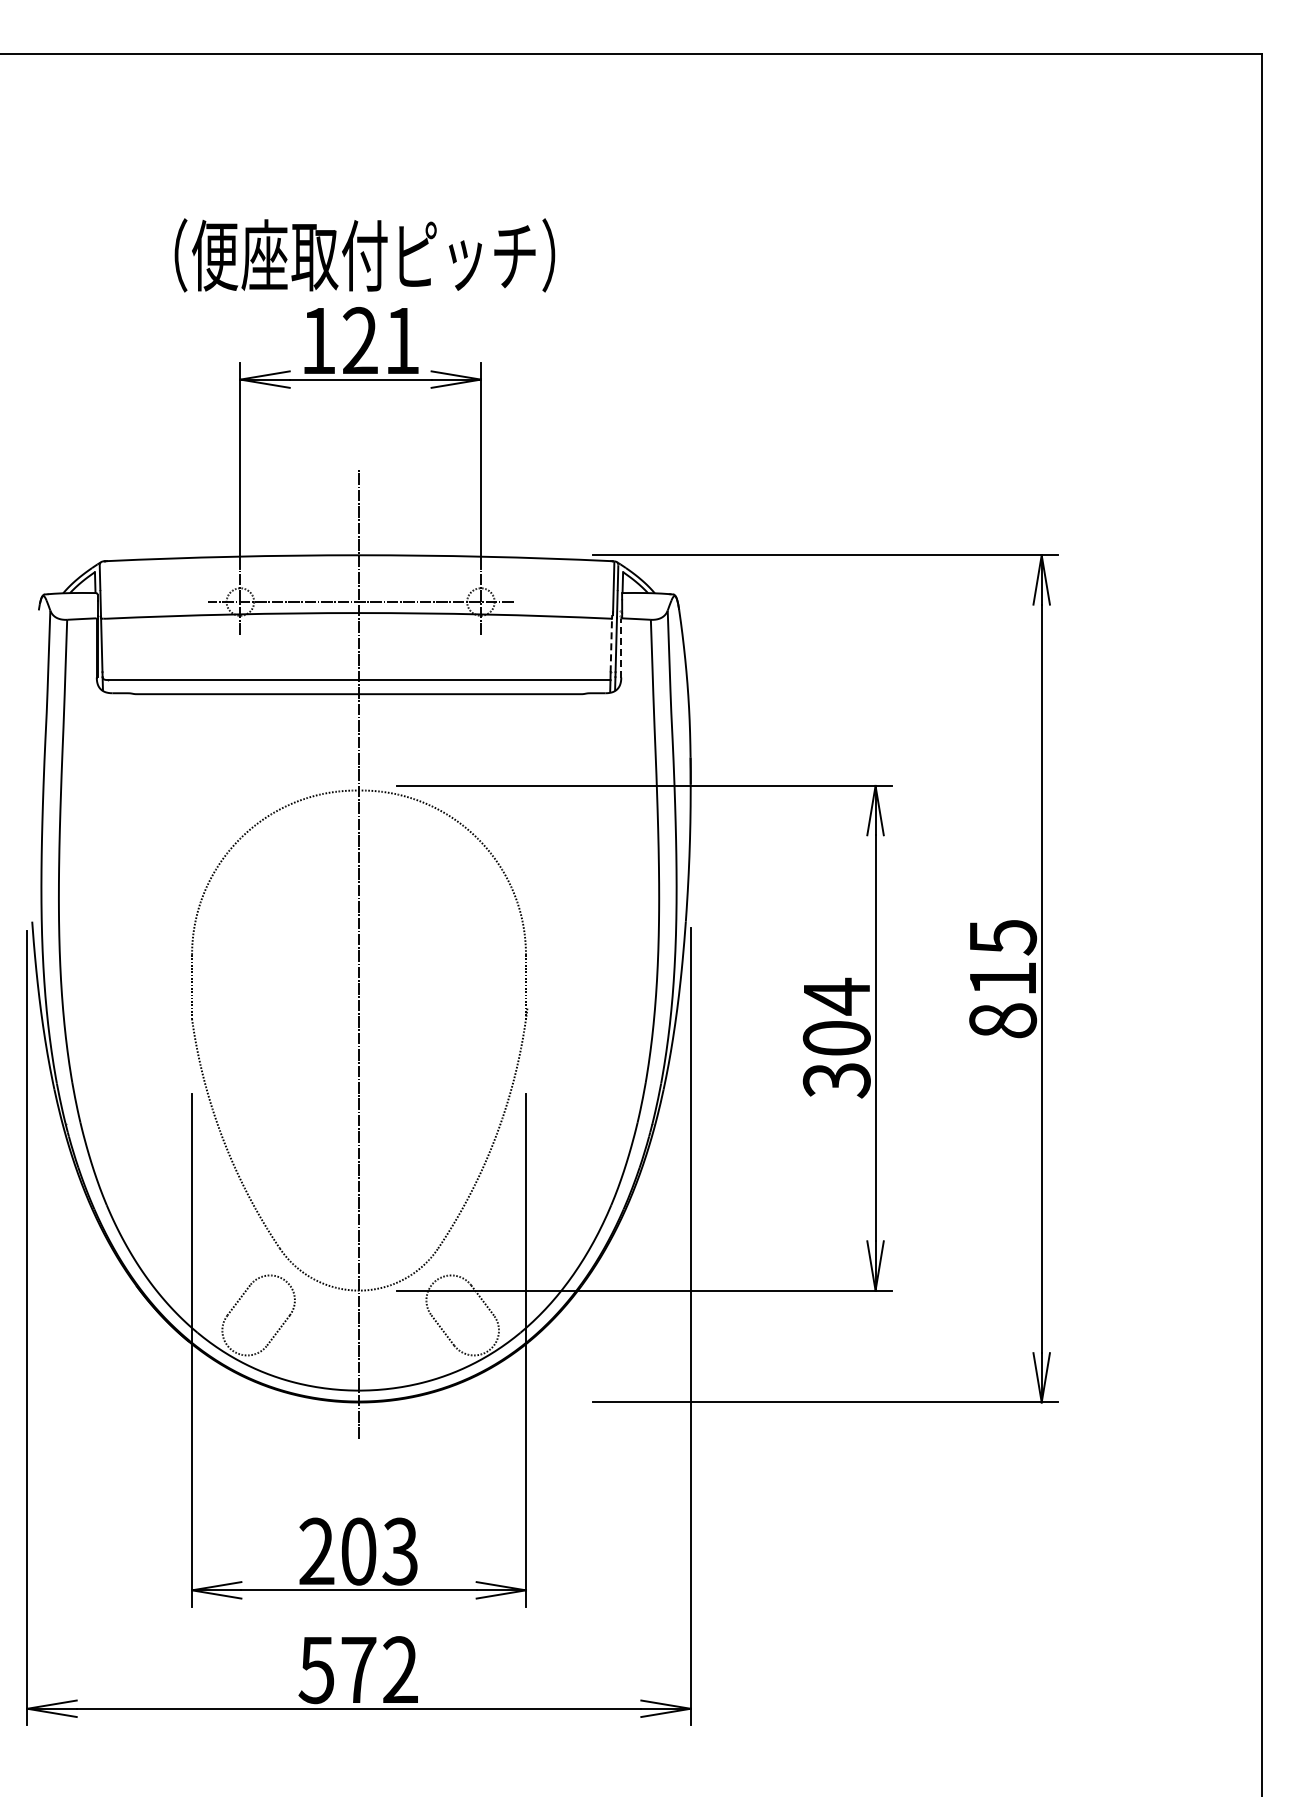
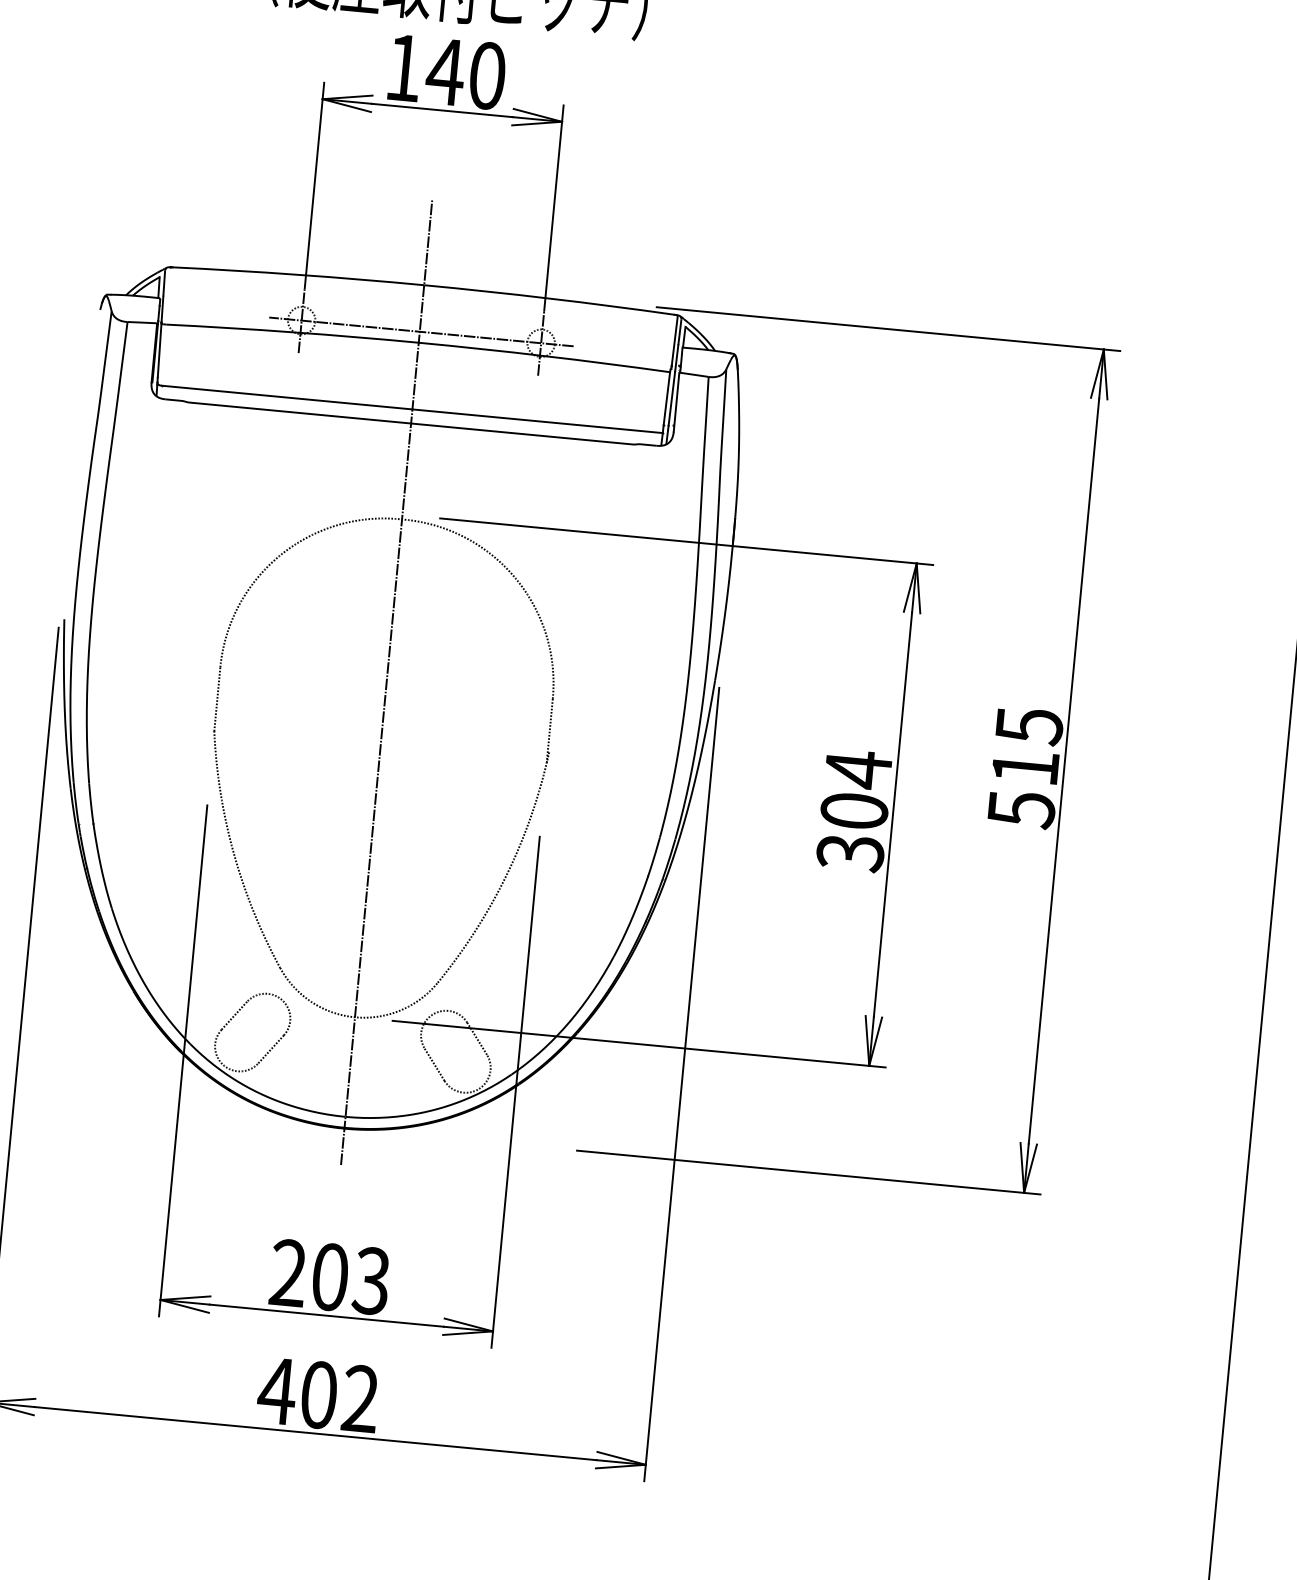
text: (380, 340) -> (465, 73), 121 -> 140
line: (611, 645) -> (667, 398), dashed -> solid
line: (621, 647) -> (676, 401), dashed -> solid
text: (1003, 1021) -> (1021, 810), 815 -> 515
text: (336, 1670) -> (296, 1393), 572 -> 402

